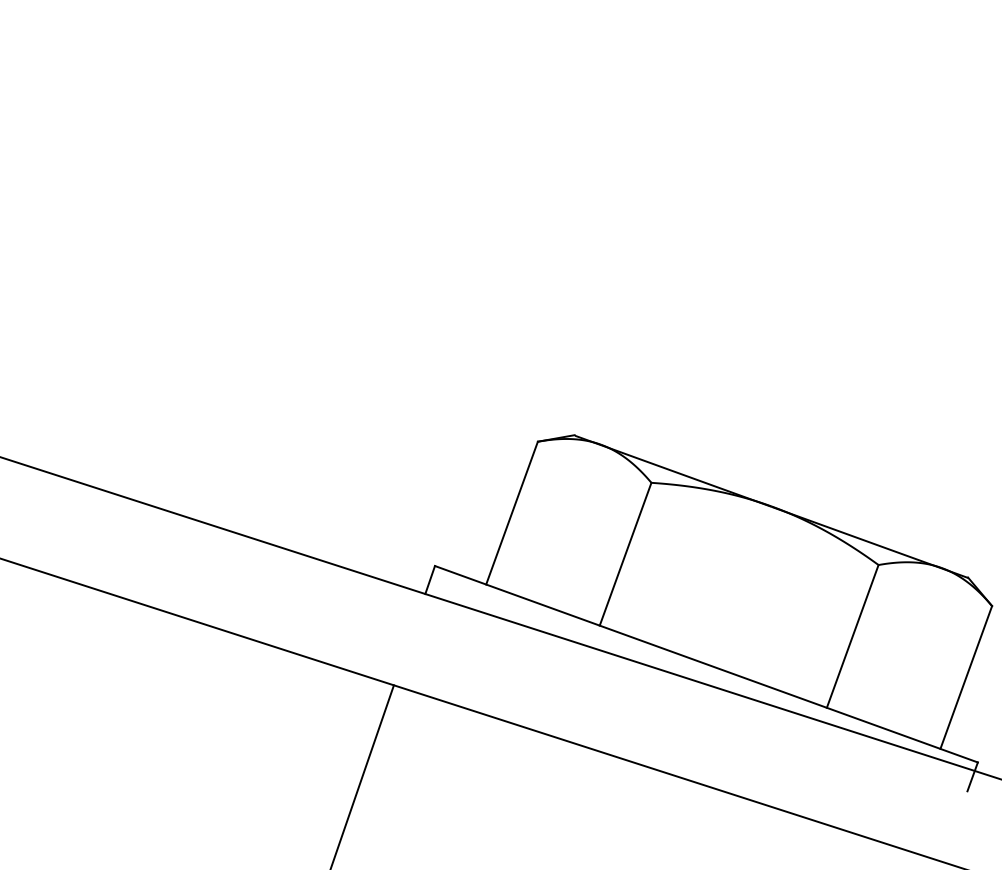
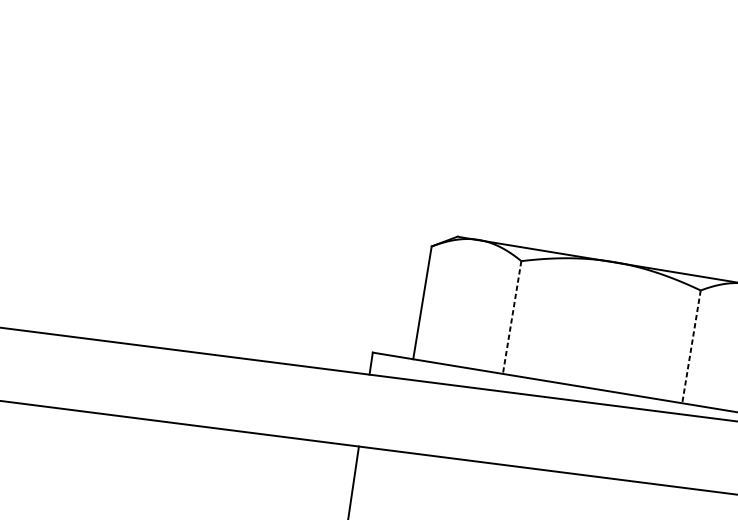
line: (625, 554) -> (512, 317), solid -> dashed
line: (852, 636) -> (691, 346), solid -> dashed

